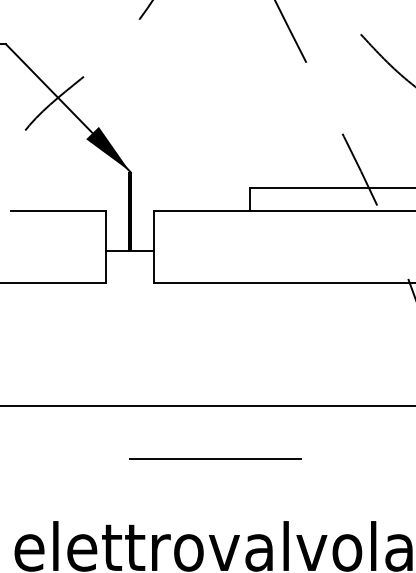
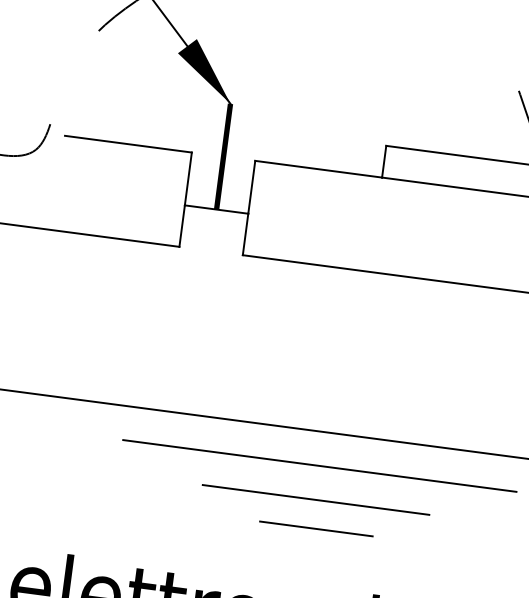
line: (231, 431) -> (319, 466), added
line: (215, 458) -> (316, 499), moved
line: (235, 477) -> (316, 528), added

